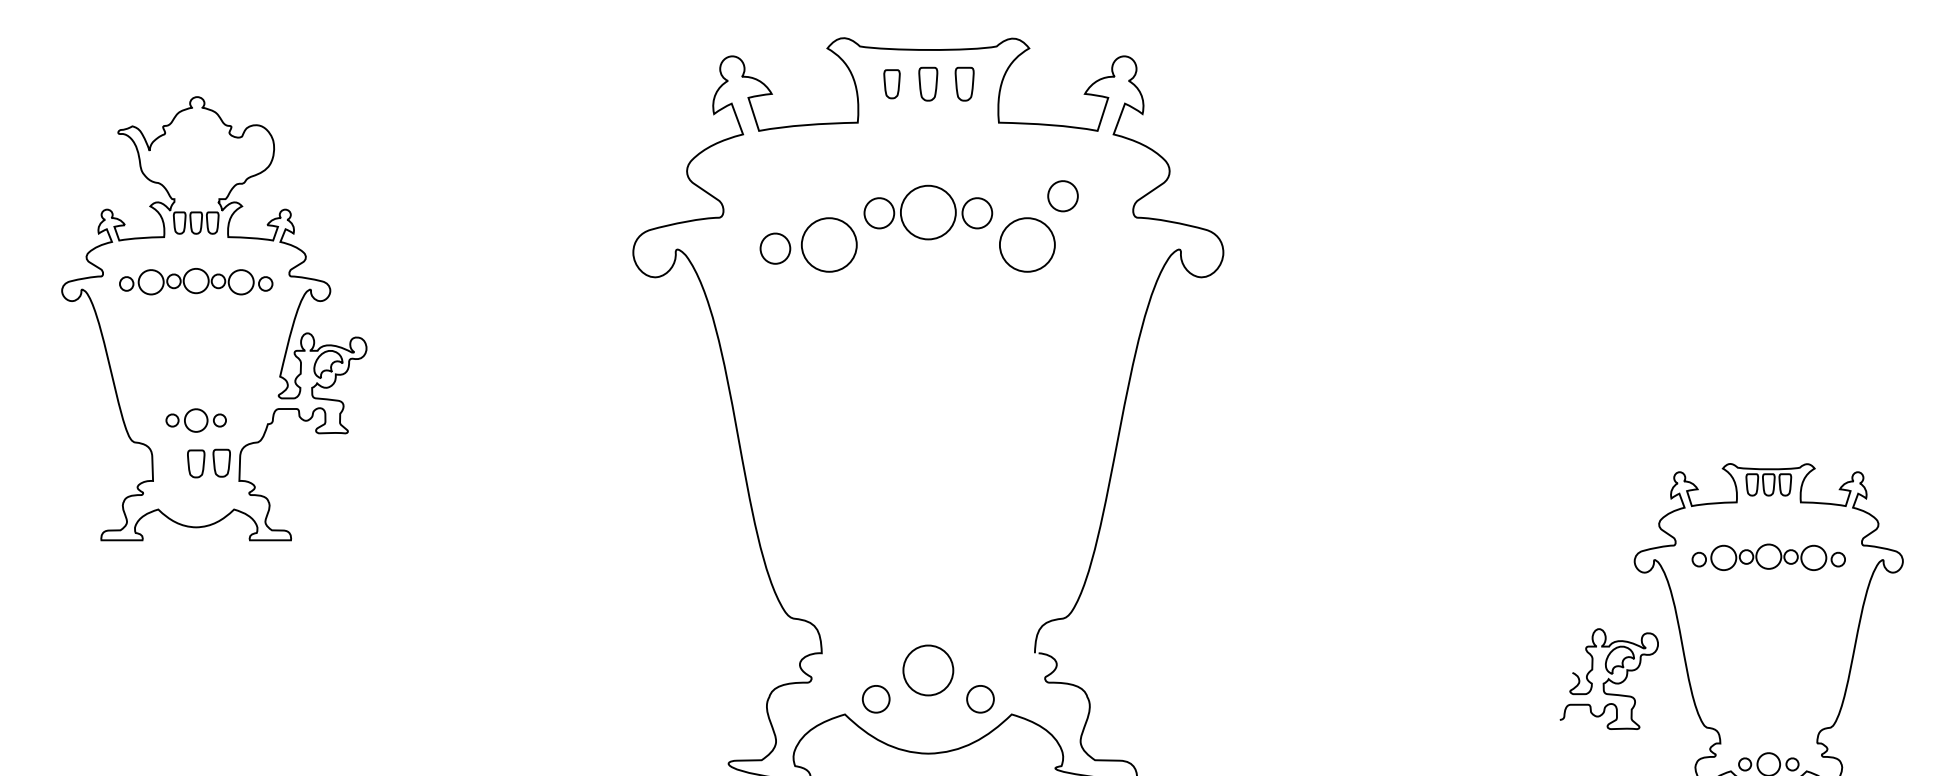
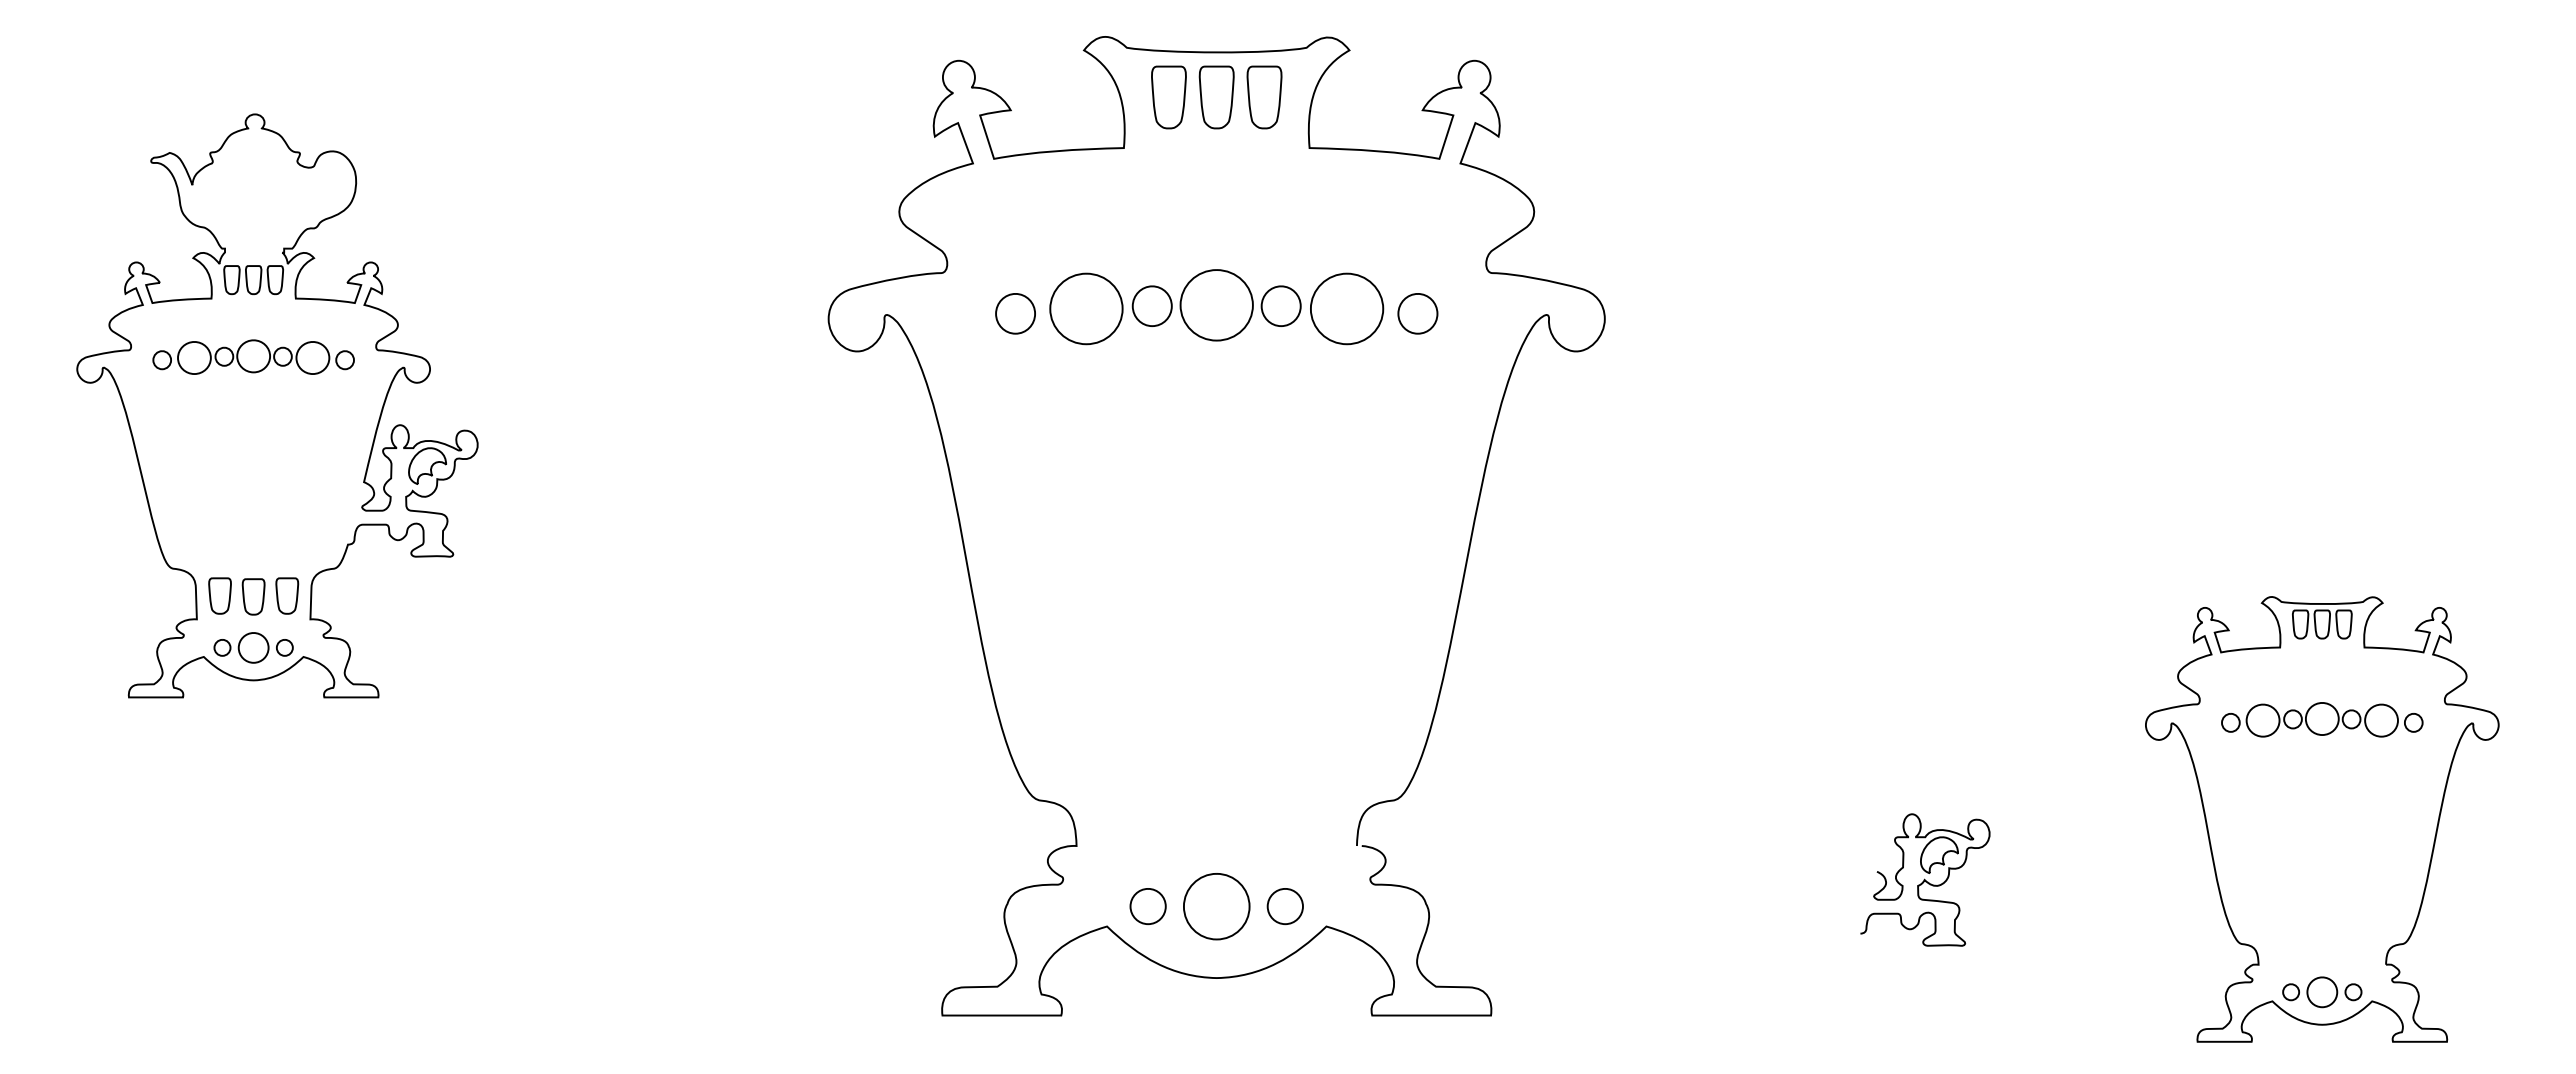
part: (891, 84) -> (1168, 97), size x1.67
part: (928, 84) -> (1216, 97), size x1.43
part: (964, 84) -> (1264, 97), size x1.43
part: (1062, 196) -> (1417, 313), moved
part: (928, 212) -> (1216, 305), moved
part: (196, 420) -> (253, 647), moved
part: (170, 462) -> (219, 595), added
part: (928, 670) -> (1216, 906), moved
part: (1609, 678) -> (1925, 879), moved

